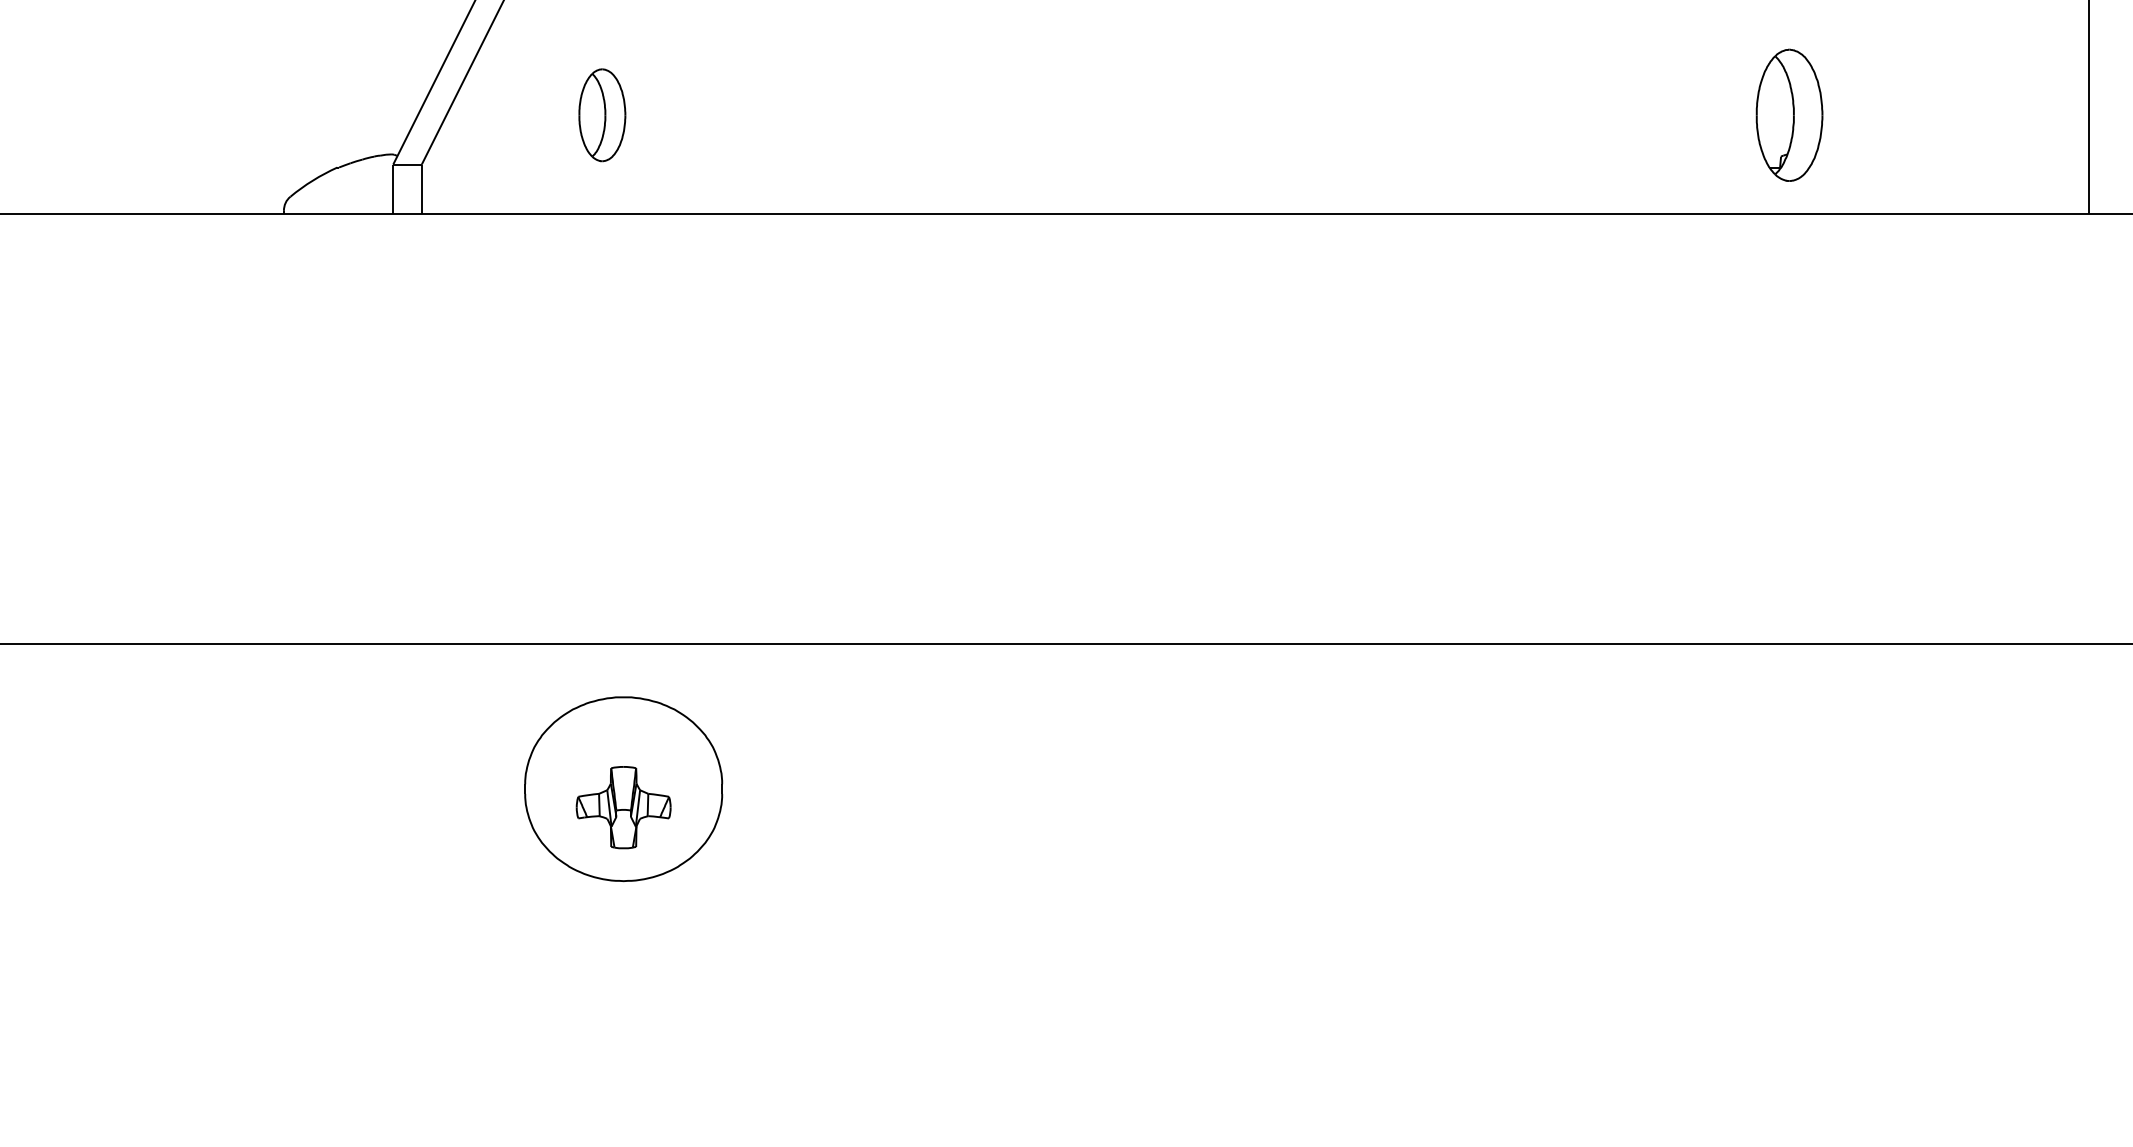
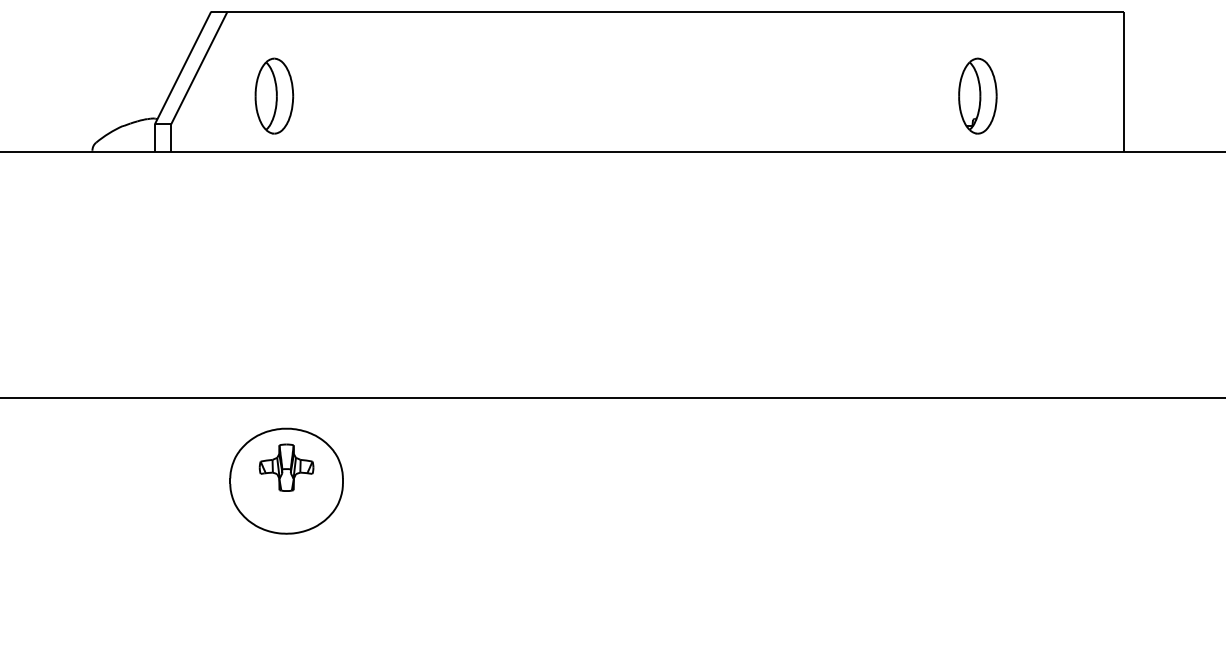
part: (602, 114) -> (274, 95), size x1.43
part: (1788, 114) -> (977, 95), moved
part: (623, 807) -> (286, 467), moved

